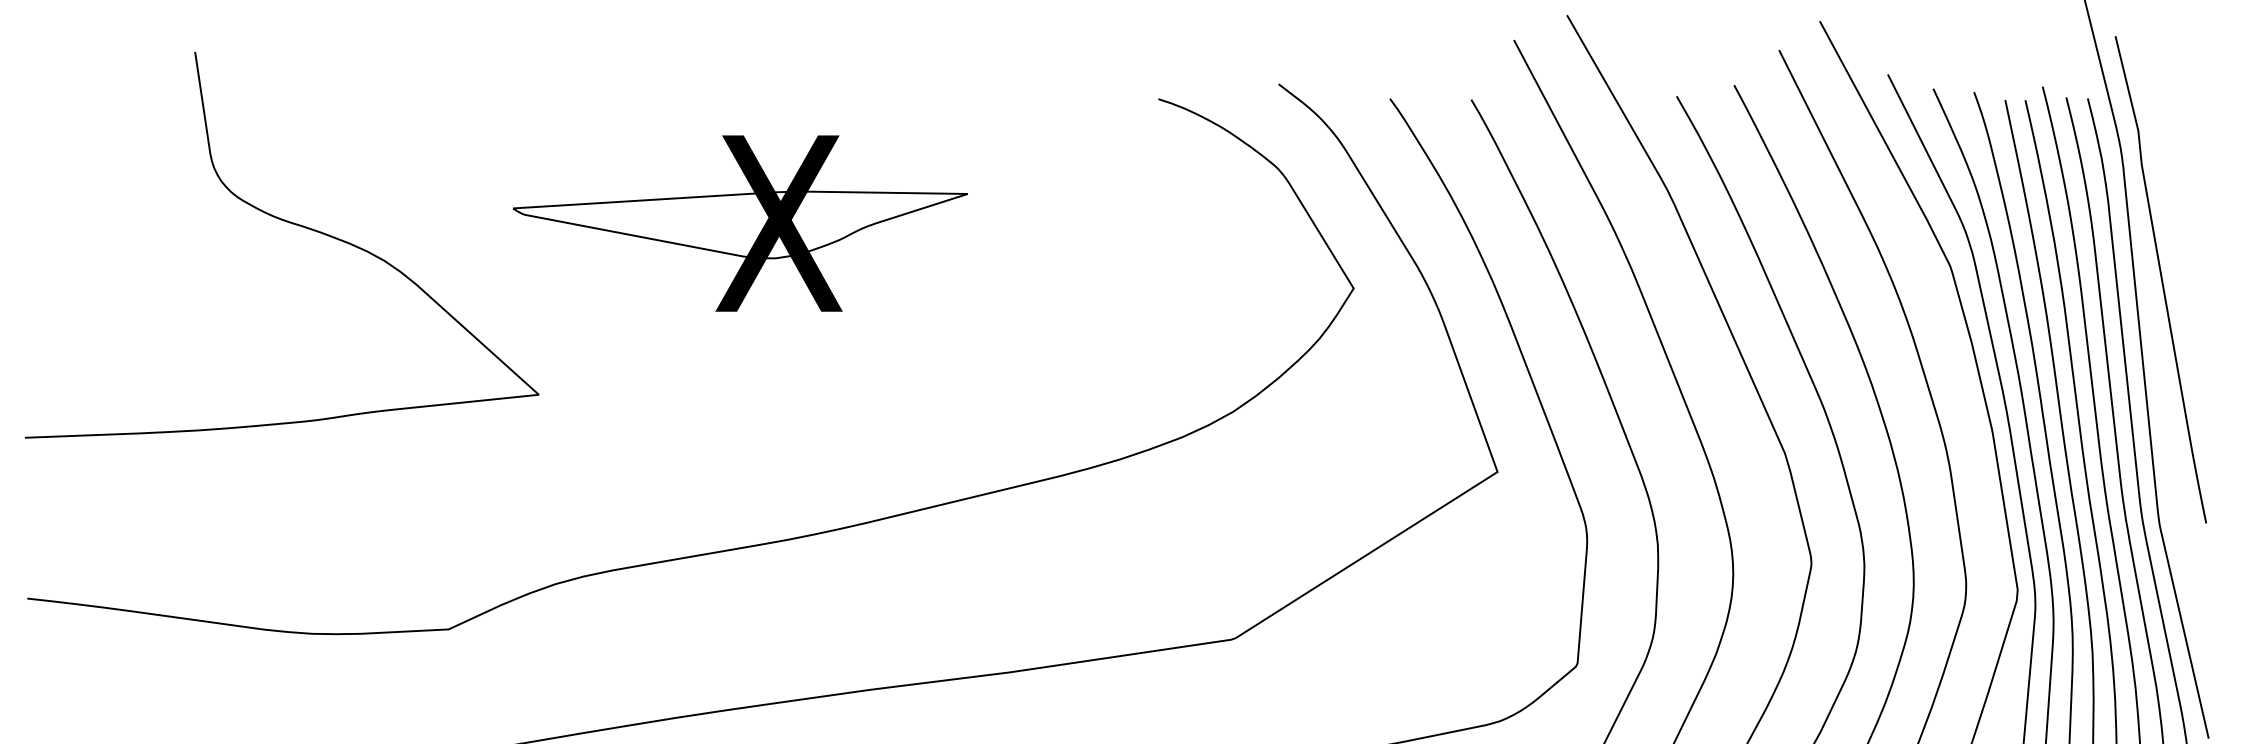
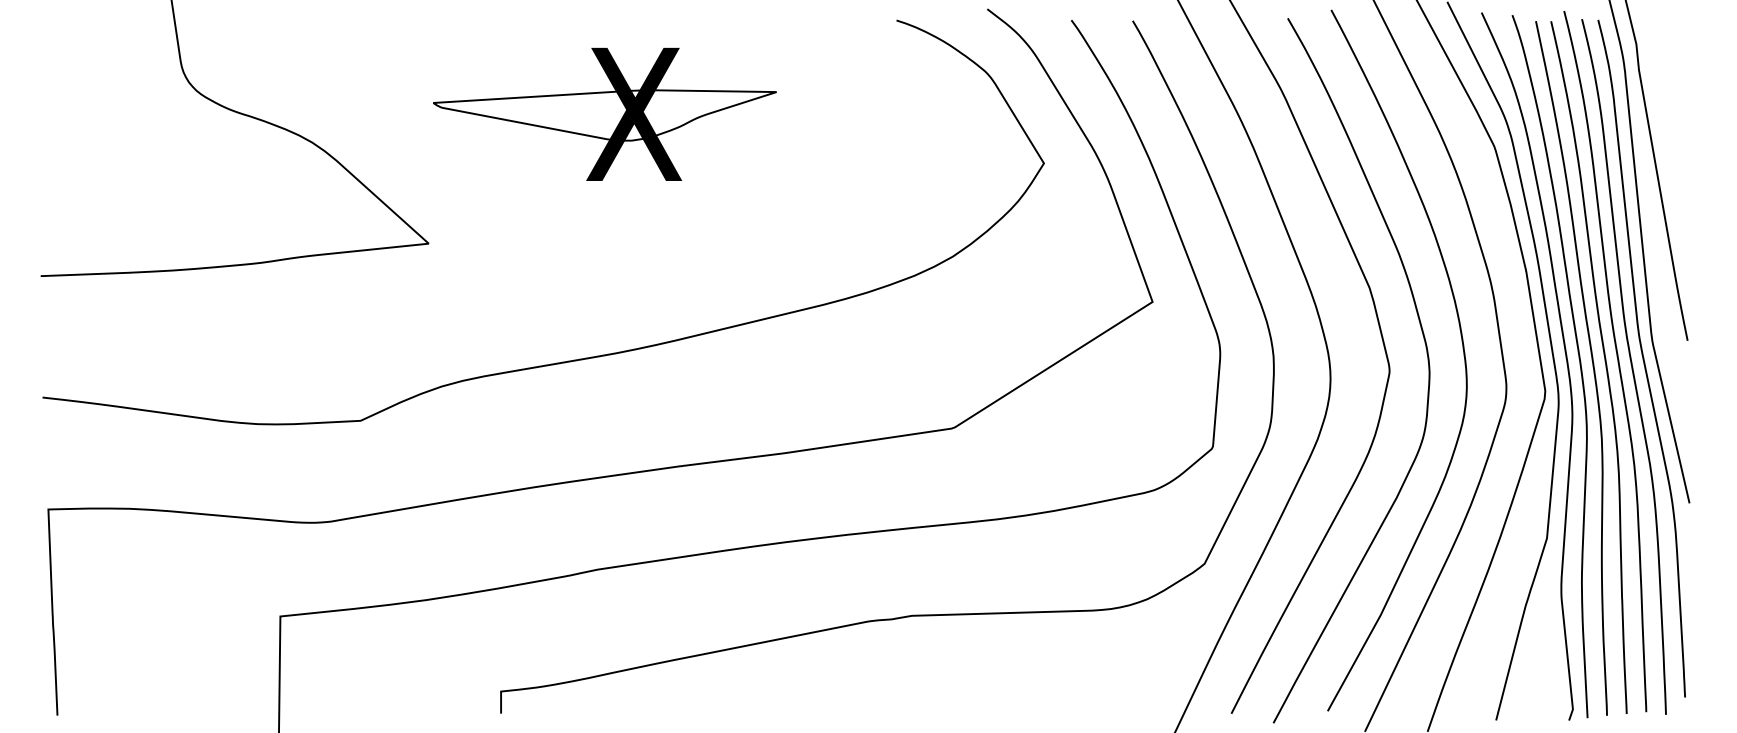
part: (739, 222) -> (604, 113), moved

